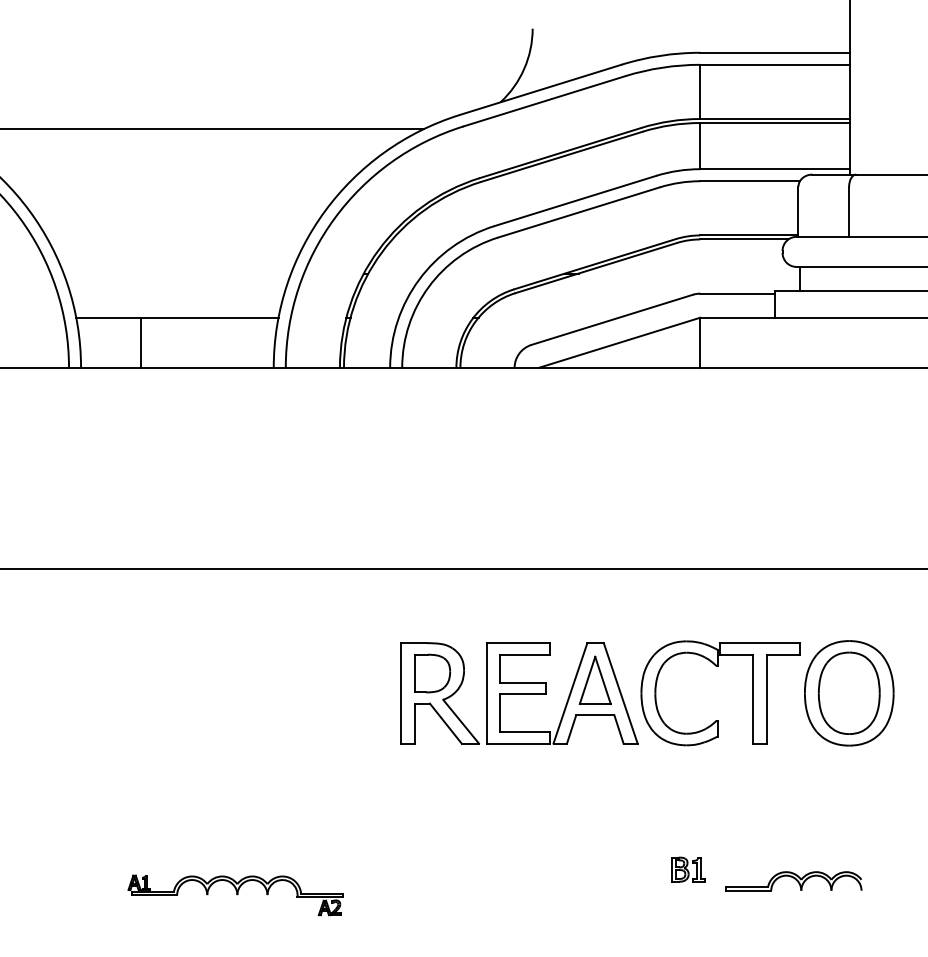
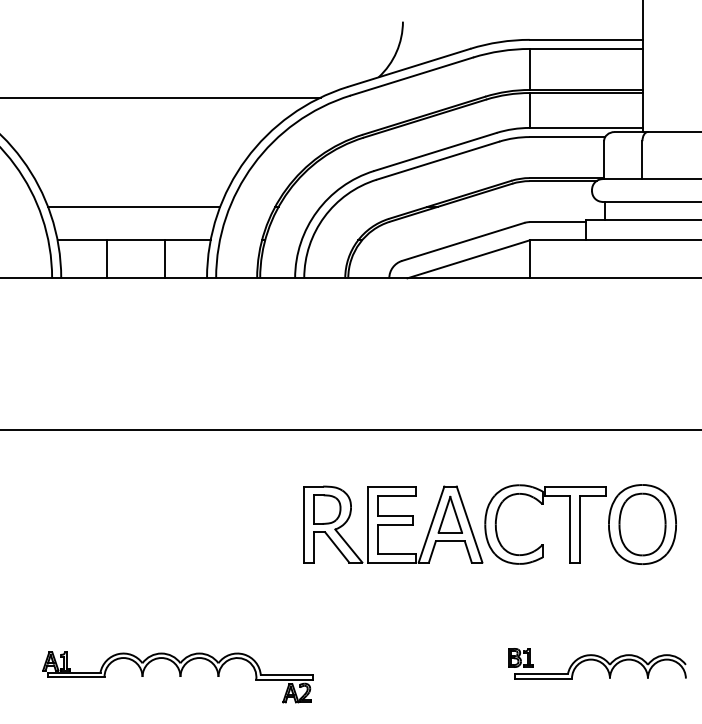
line: (177, 273) -> (134, 206), added
line: (217, 342) -> (164, 259), added
part: (793, 881) -> (600, 666), size x1.67
part: (235, 895) -> (178, 677), size x1.67

